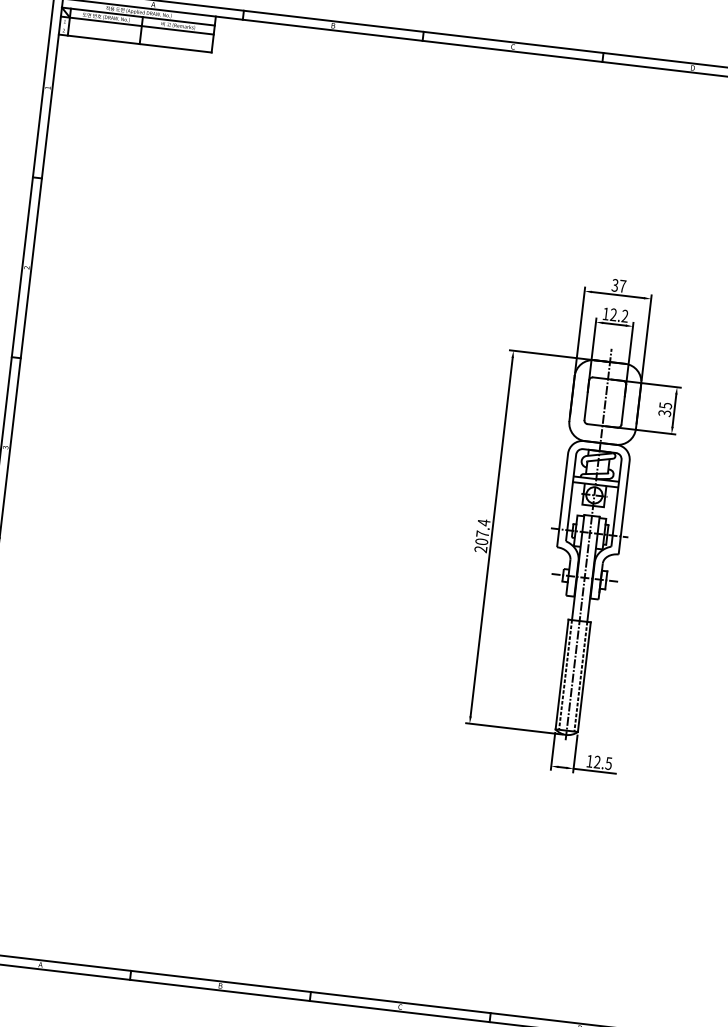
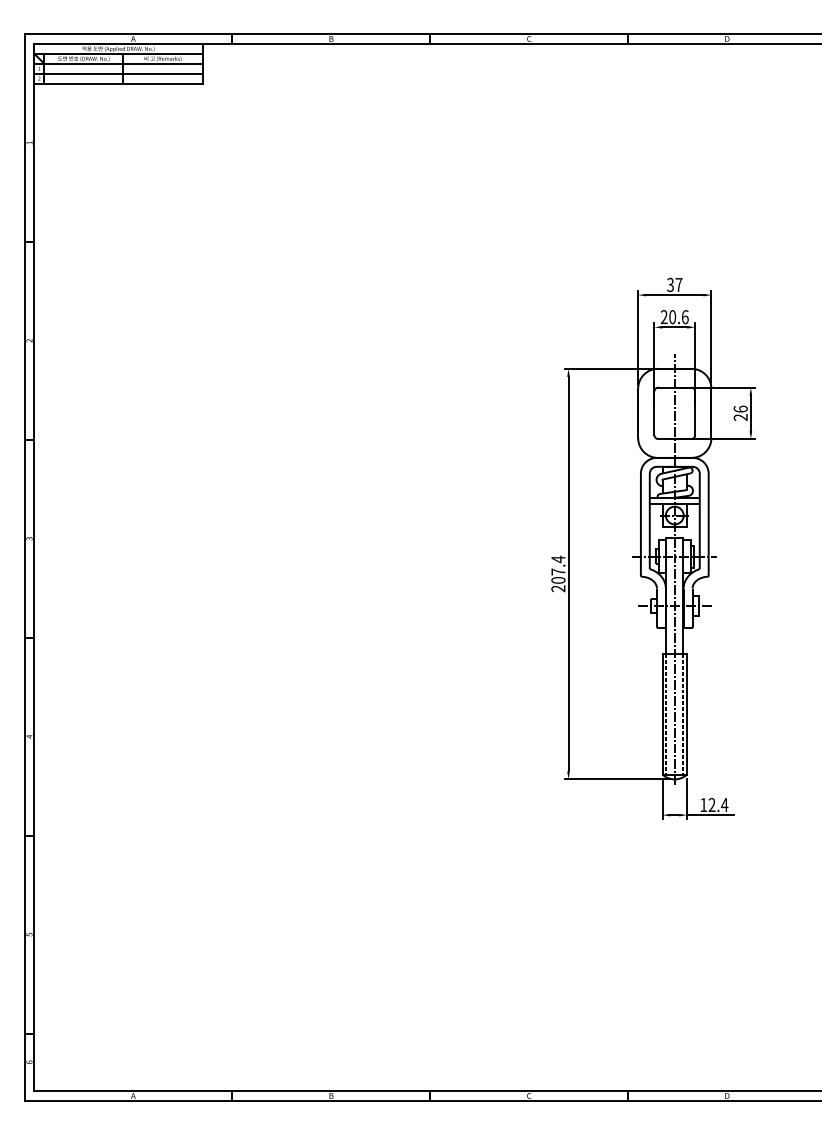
line: (136, 34) -> (118, 73), added
text: (615, 315) -> (674, 317), 12.2 -> 20.6
text: (665, 408) -> (740, 412), 35 -> 26
text: (608, 764) -> (724, 805), 12.5 -> 12.4

